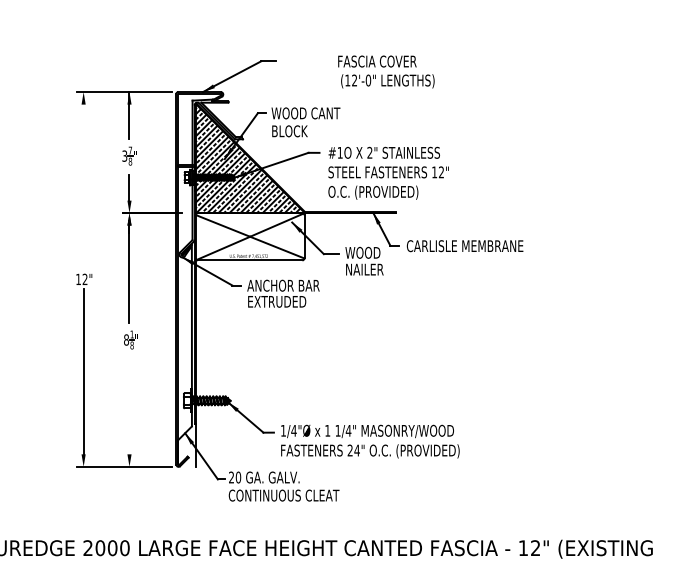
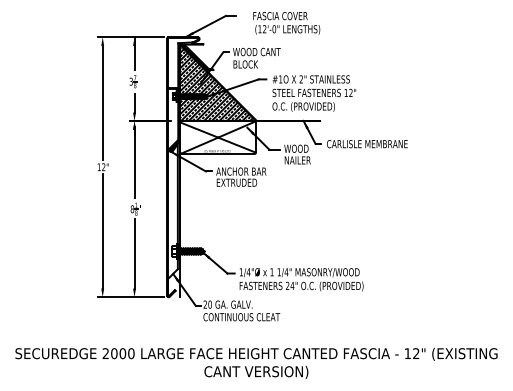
text: (386, 72) -> (286, 23), moved
line: (83, 186) -> (102, 102), added
line: (129, 403) -> (134, 253), added

